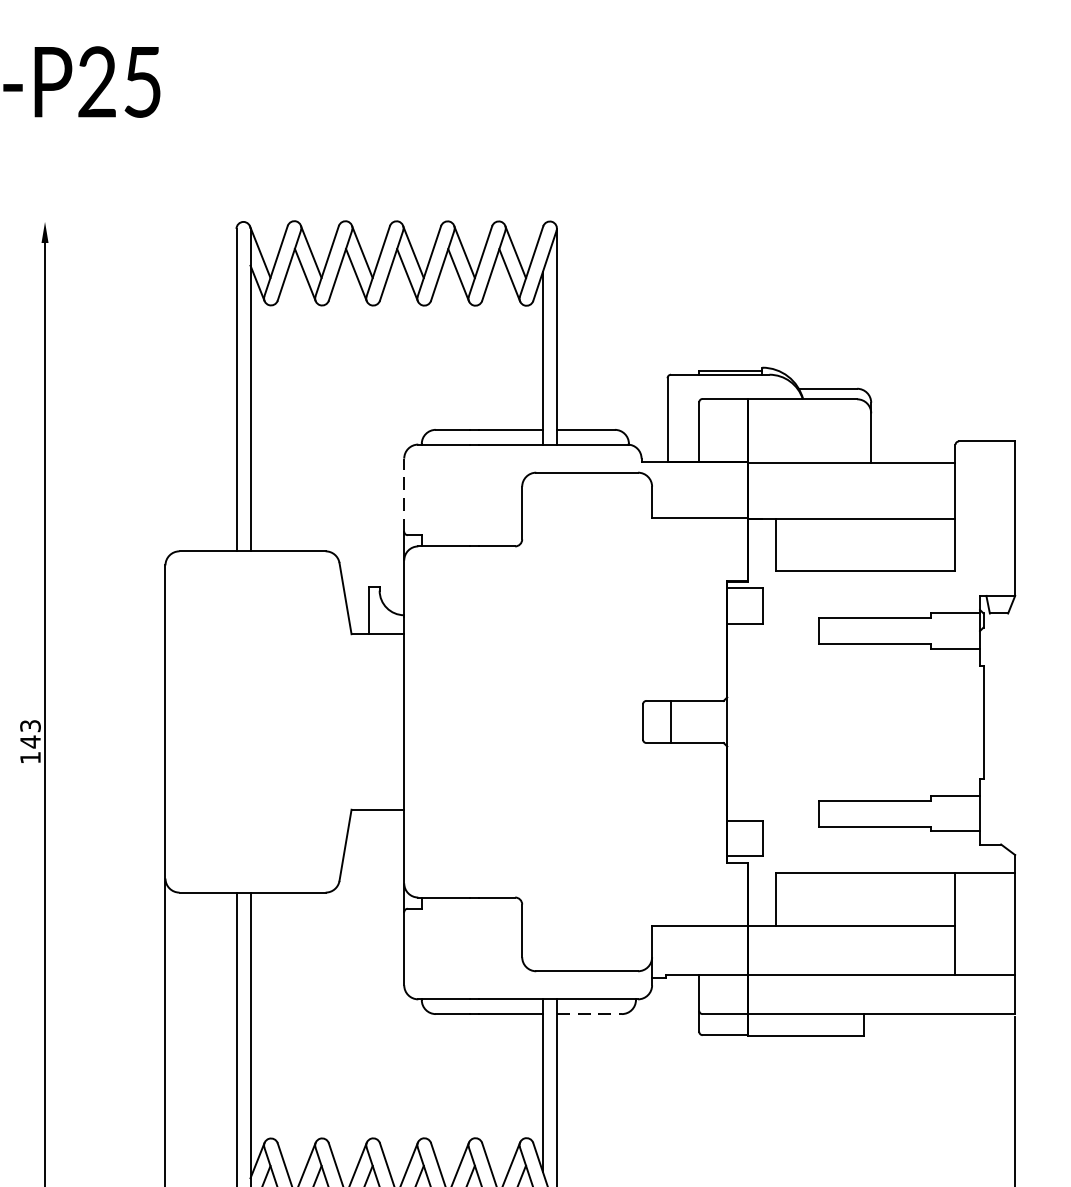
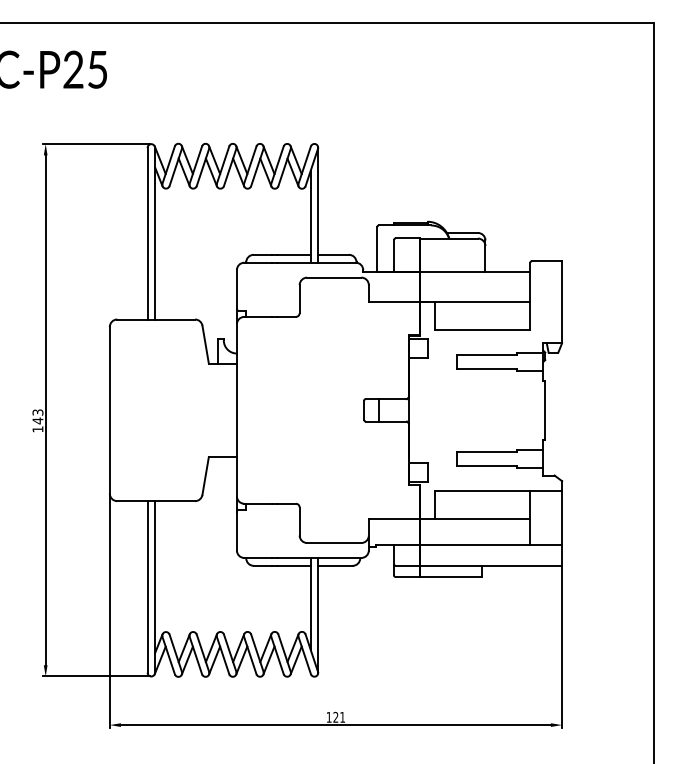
line: (140, 222) -> (96, 144), added
line: (403, 494) -> (236, 289), dashed -> solid
line: (589, 1013) -> (335, 565), dashed -> solid

